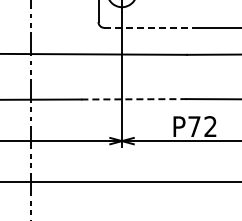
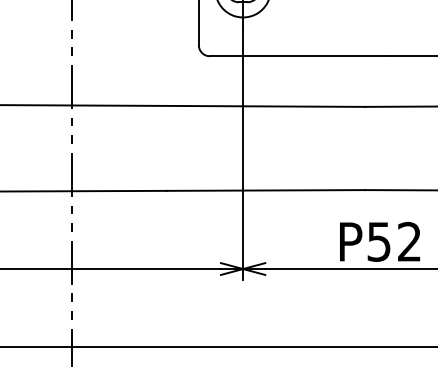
line: (151, 27) -> (298, 55), dashed -> solid
line: (134, 99) -> (266, 190), dashed -> solid
text: (194, 126) -> (379, 241), P72 -> P52

